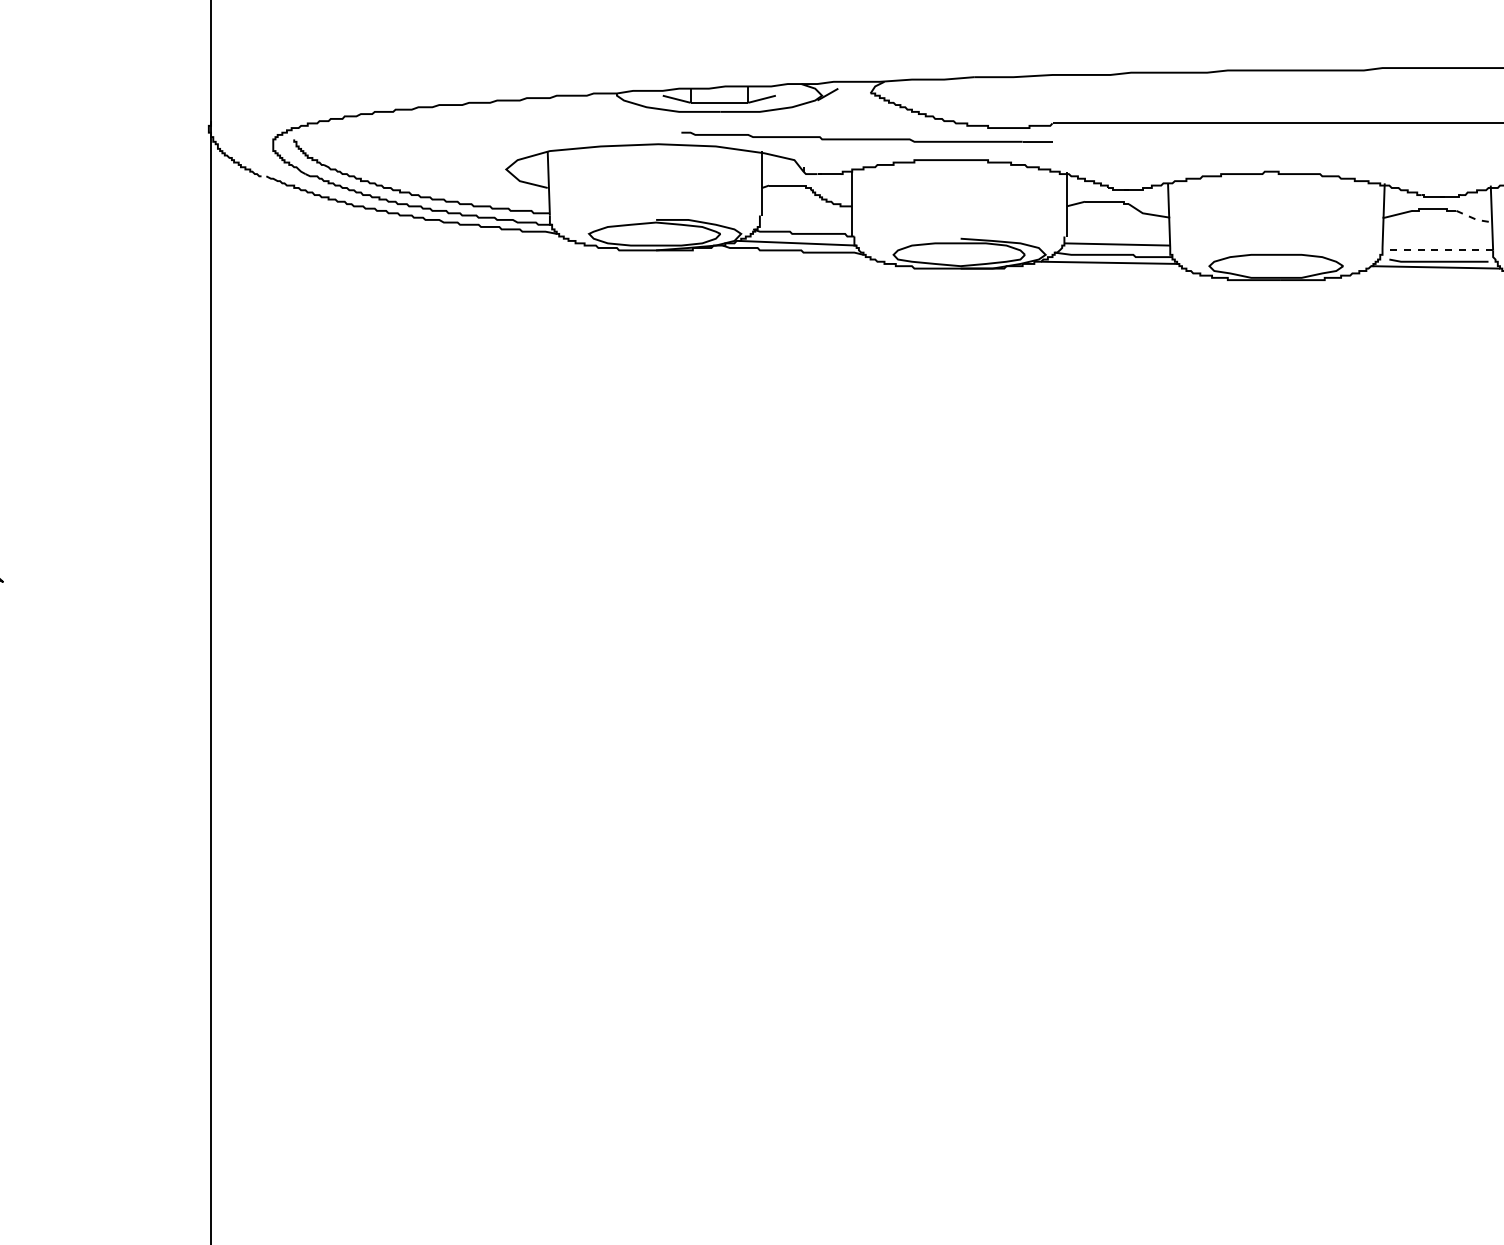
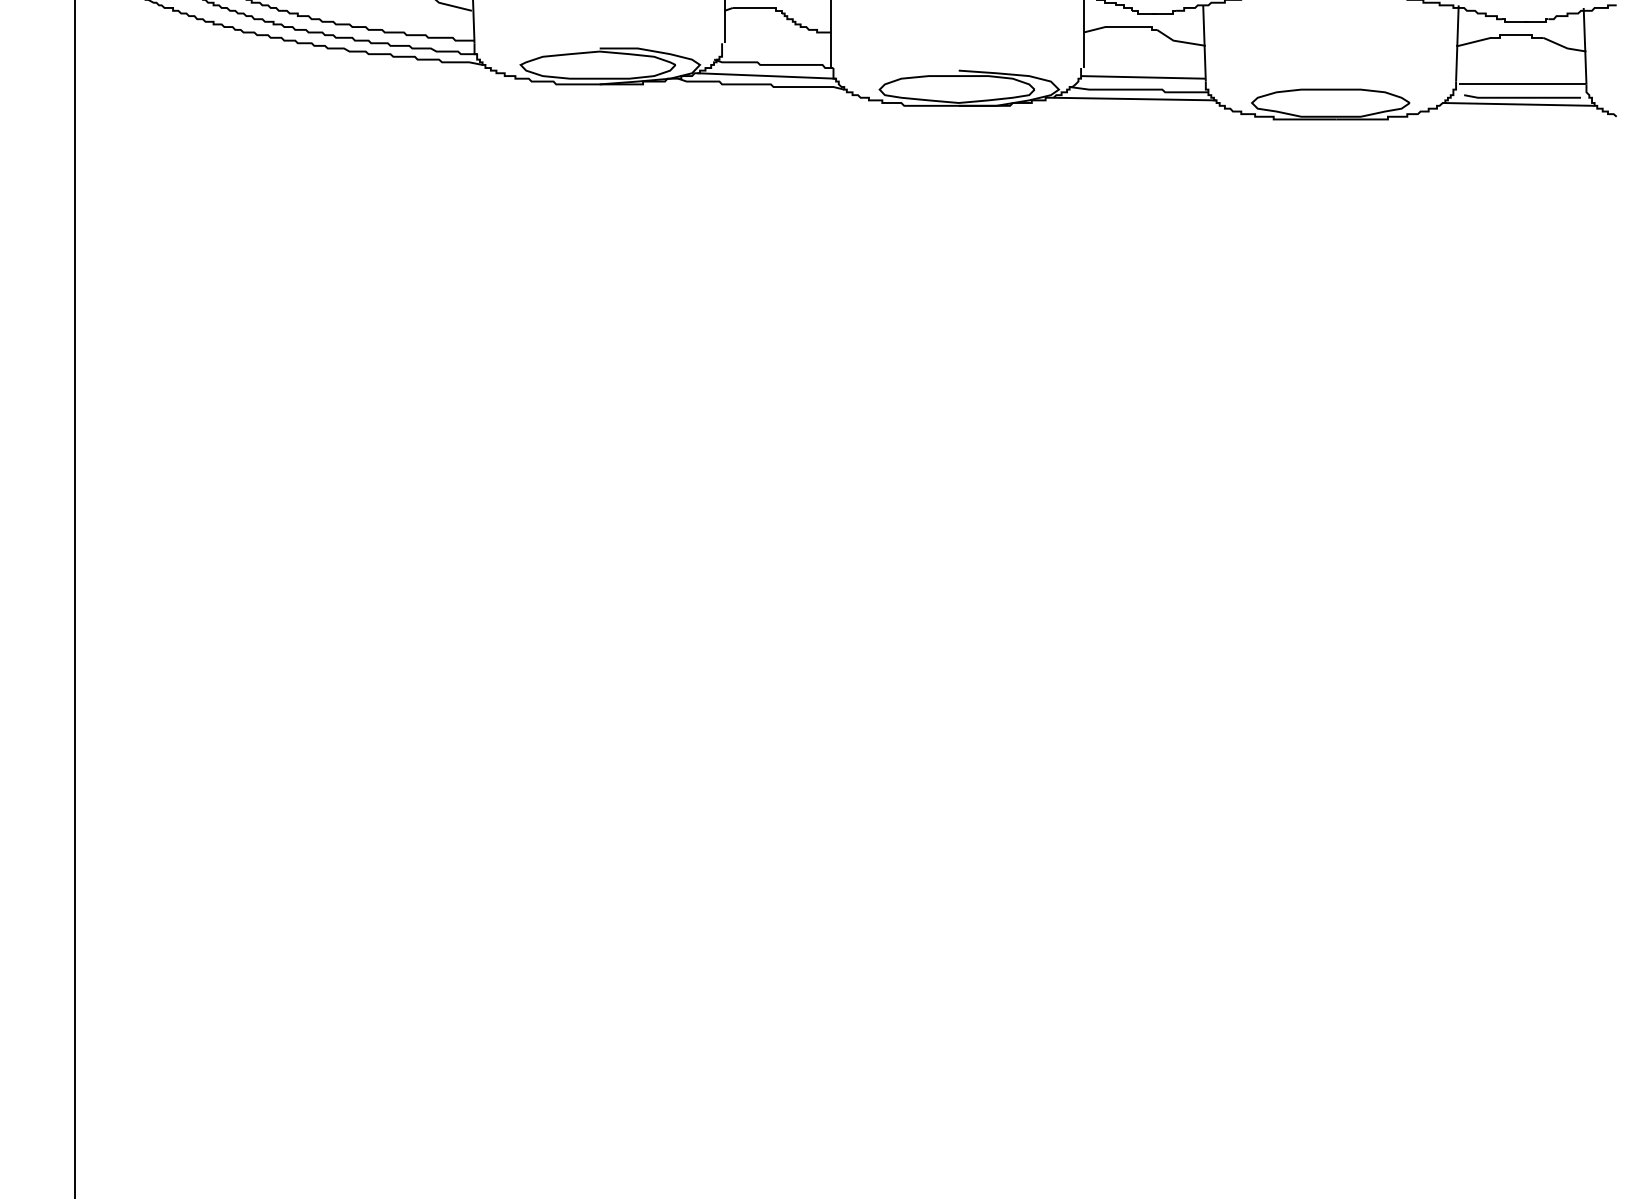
line: (1475, 219) -> (1565, 47), dashed -> solid
line: (1438, 250) -> (1522, 84), dashed -> solid

